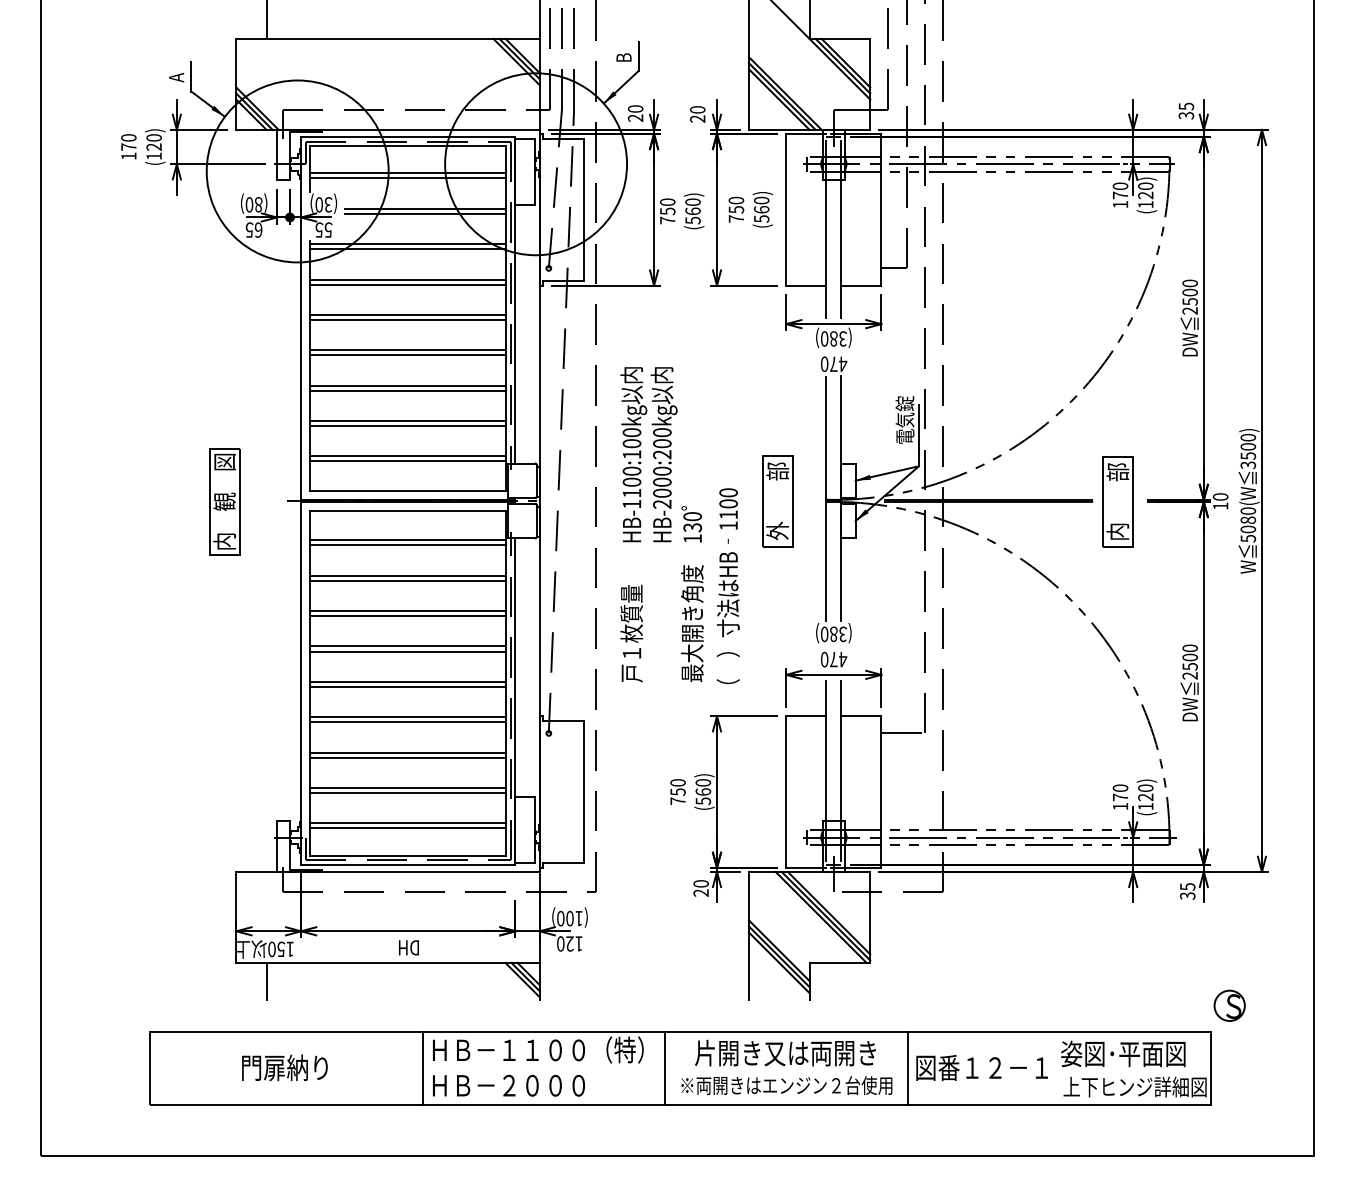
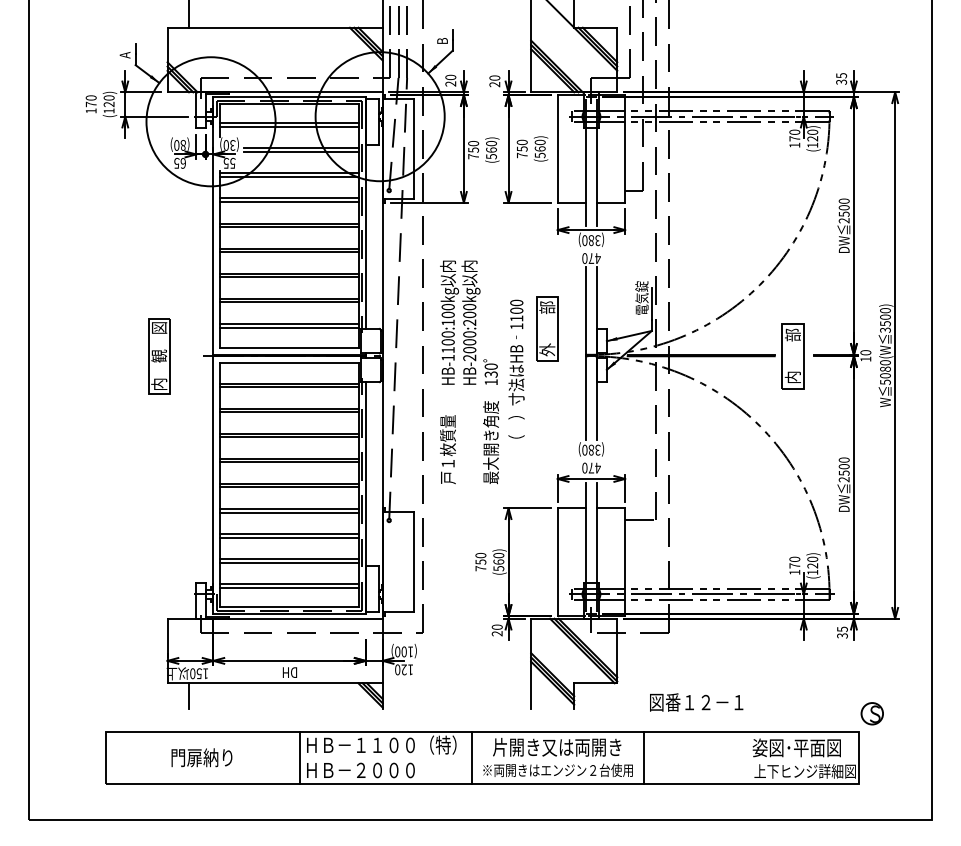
part: (777, 501) -> (547, 328), moved
text: (727, 585) -> (515, 368), moved
text: (981, 1067) -> (696, 702), moved

